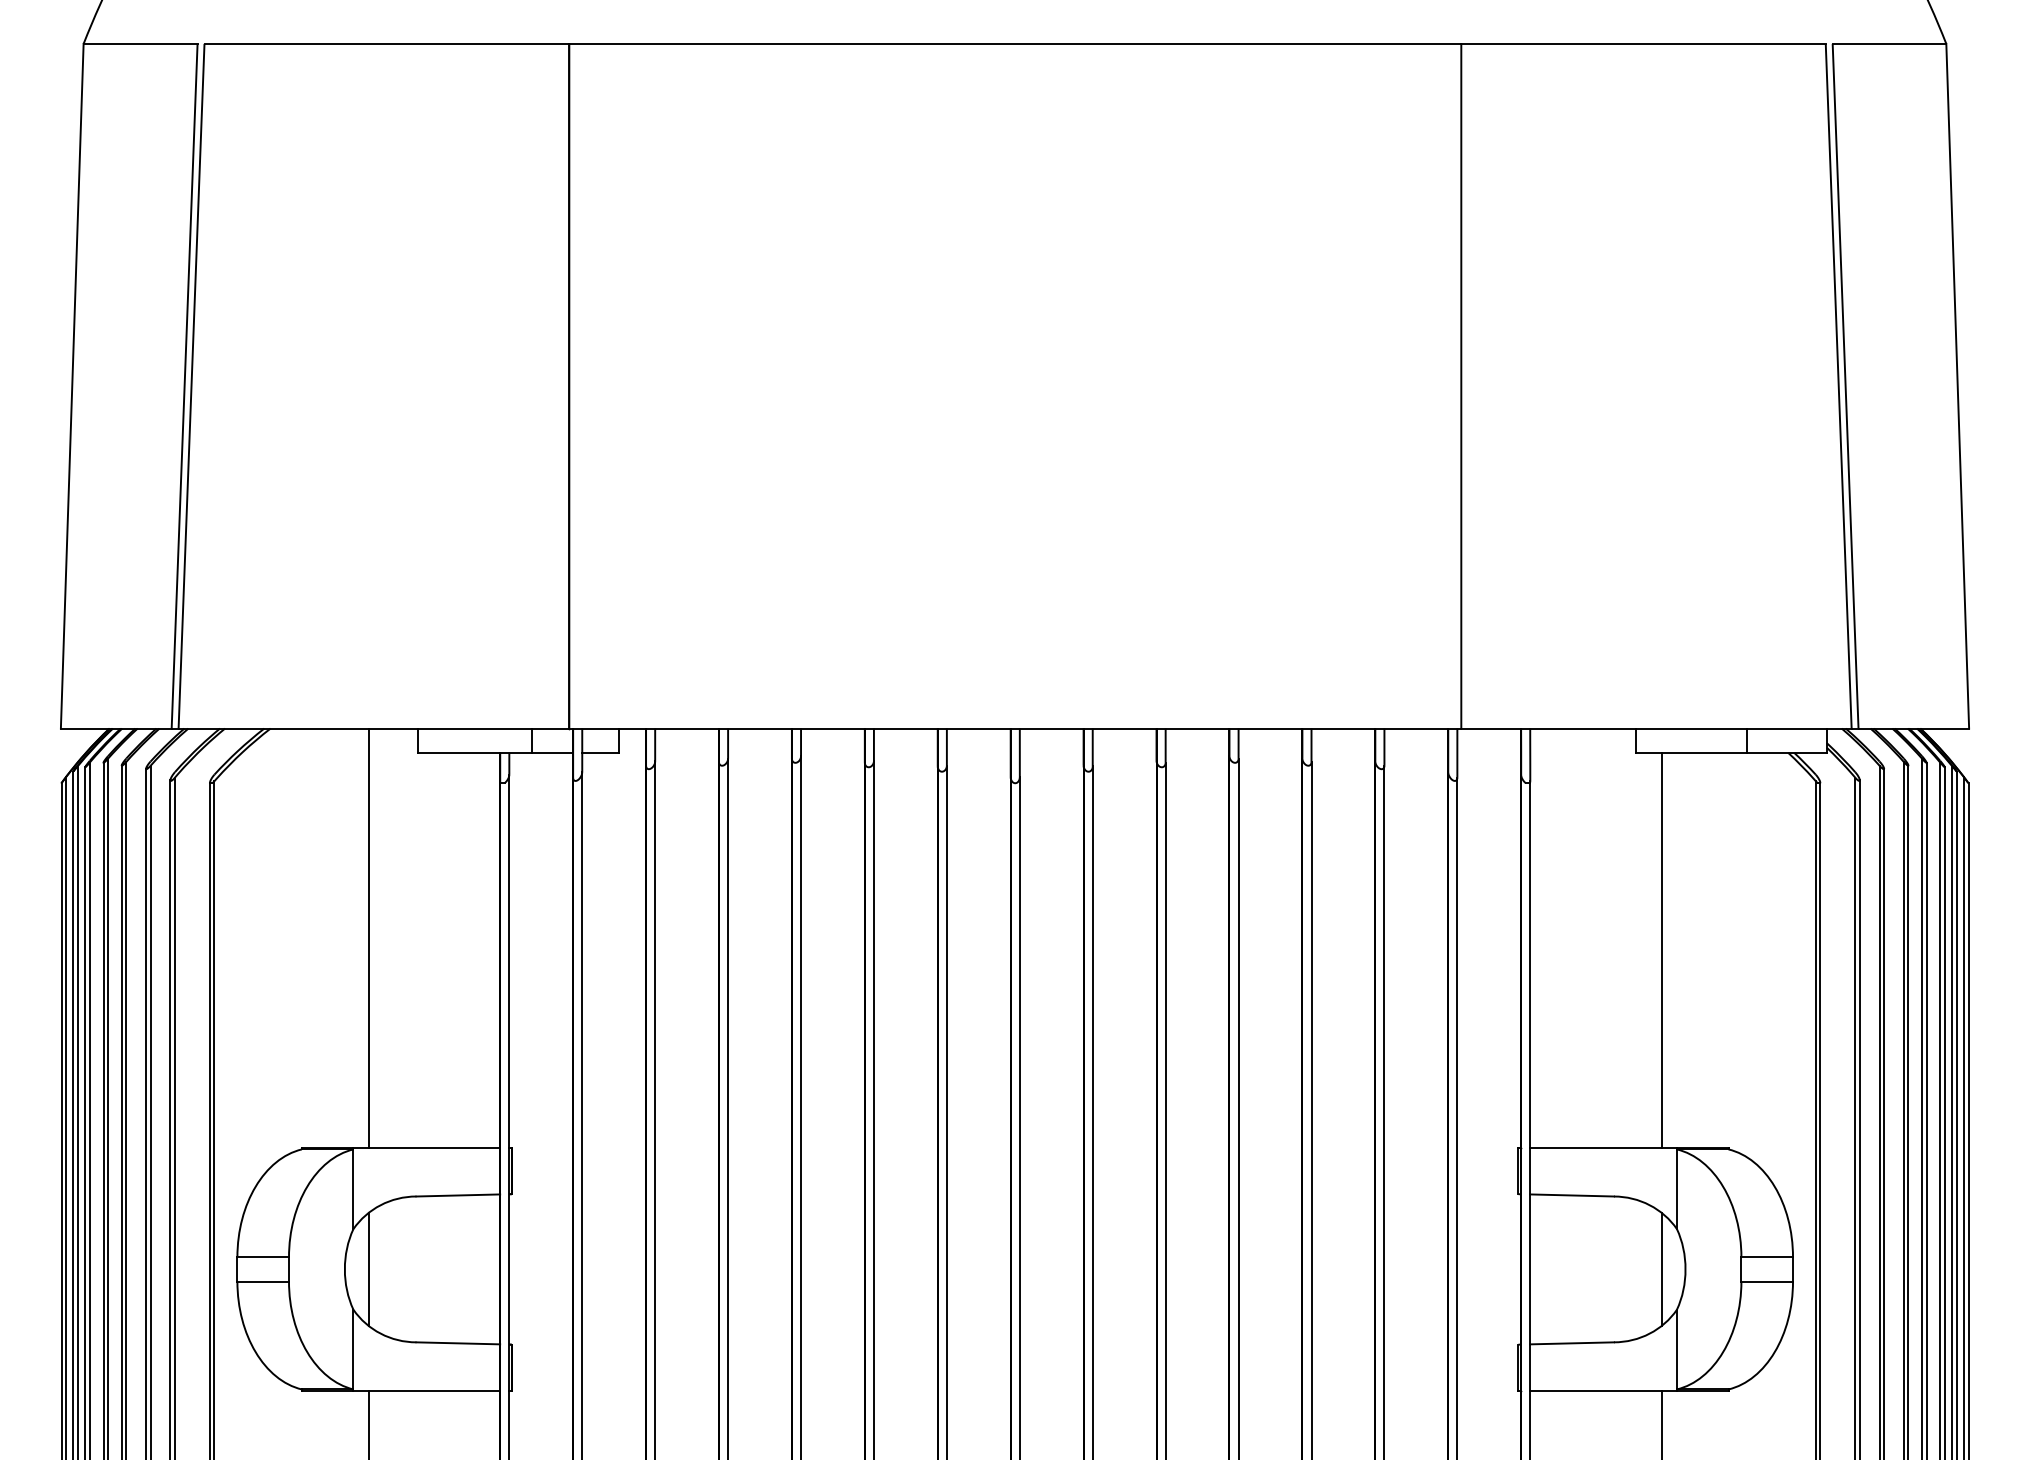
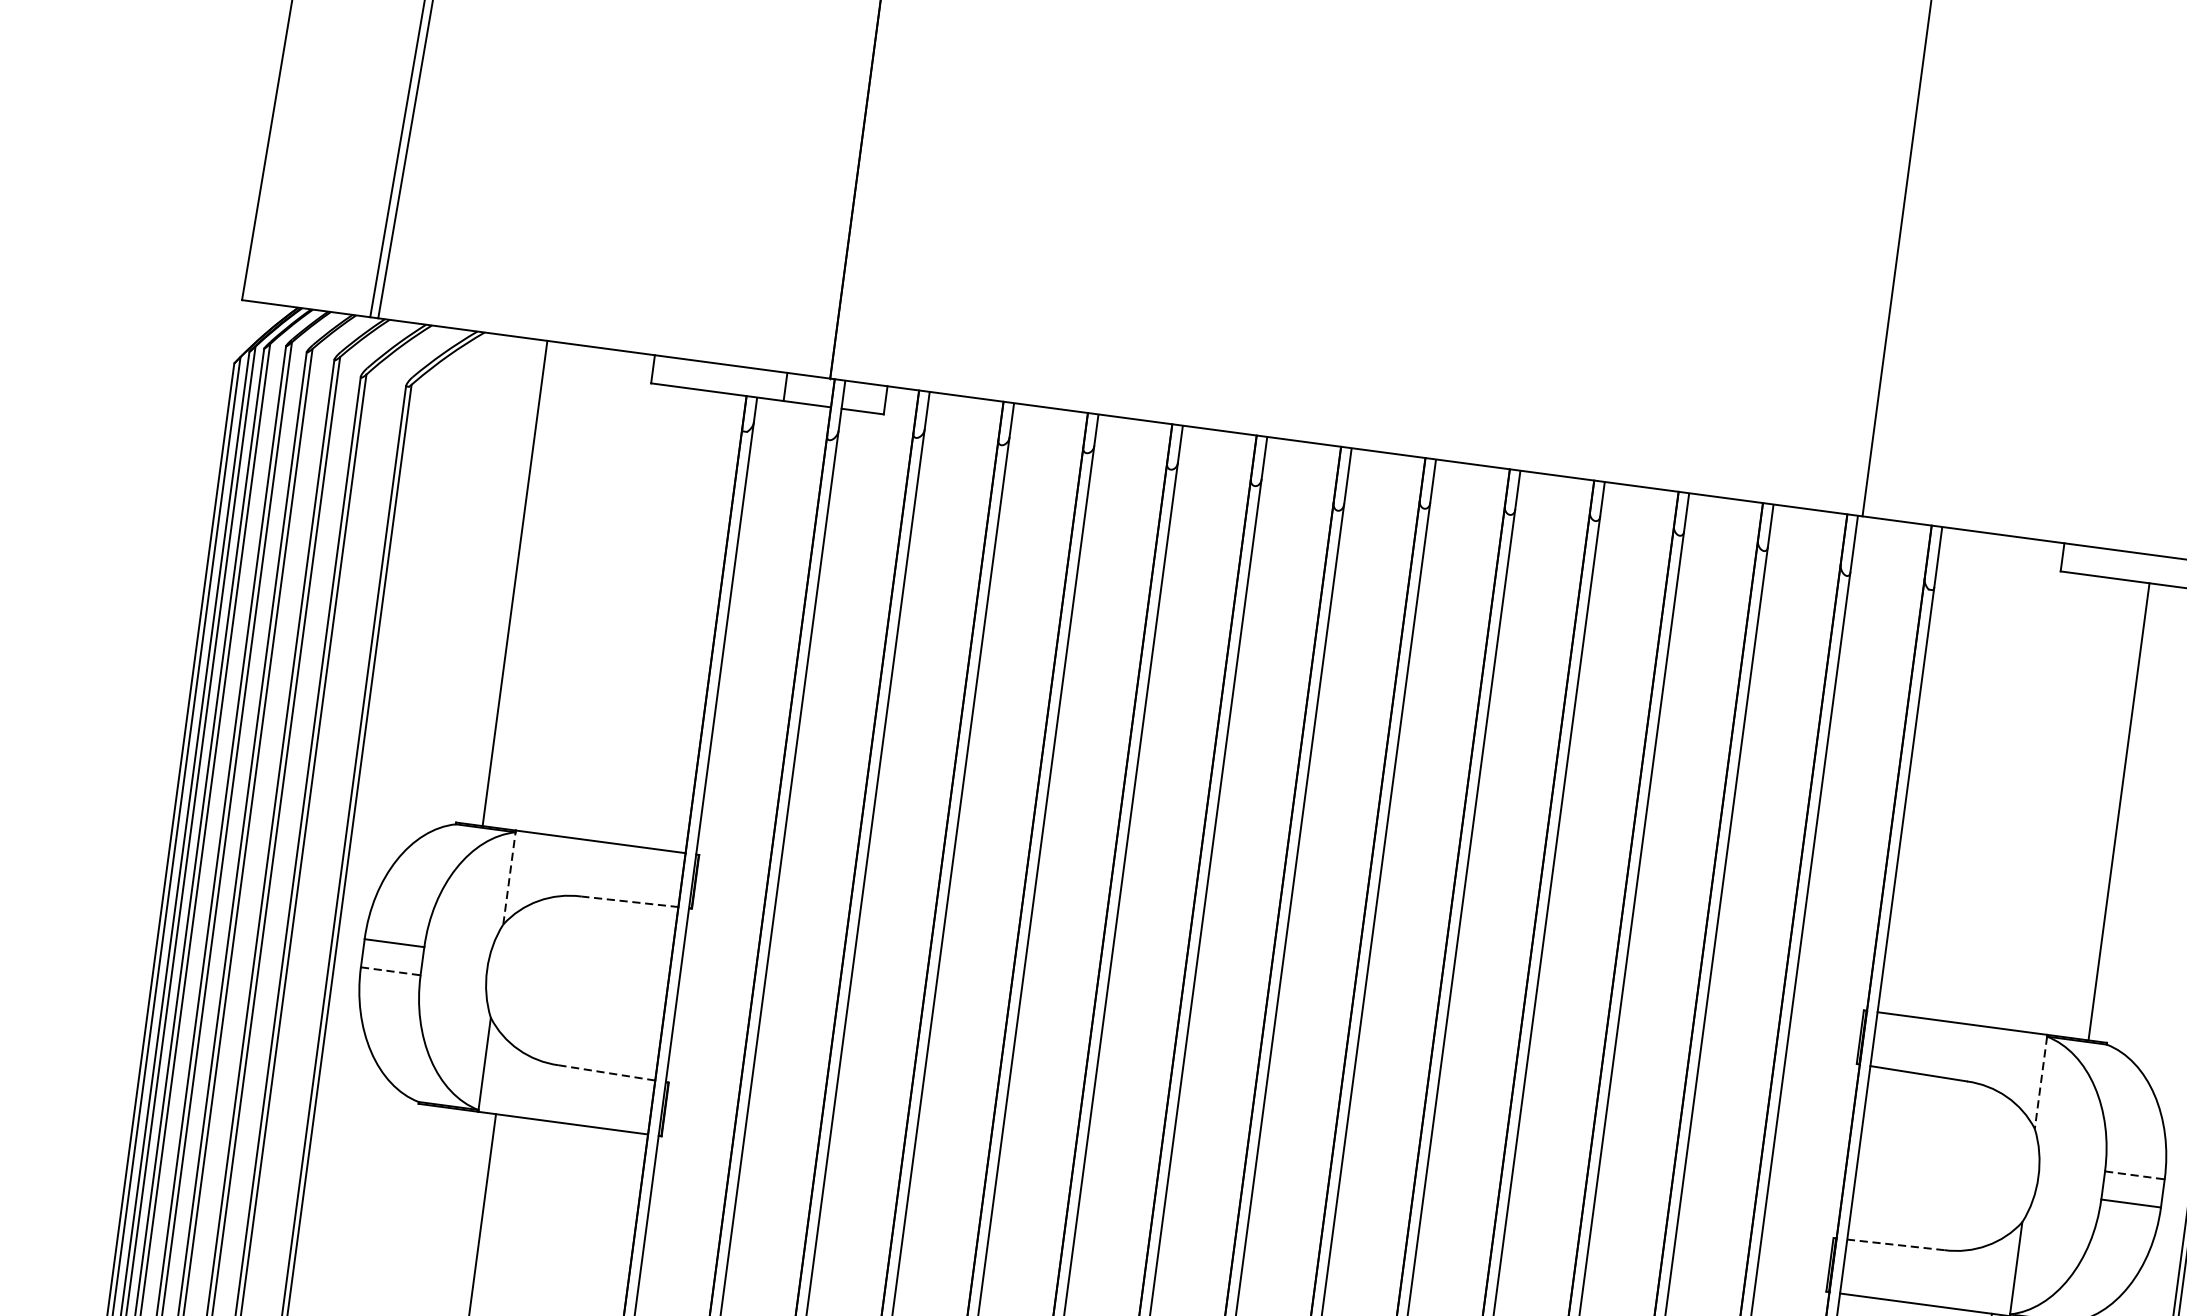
line: (368, 937) -> (514, 582), moved
line: (1661, 949) -> (2119, 810), moved
line: (353, 1189) -> (509, 878), solid -> dashed
line: (1676, 1189) -> (2040, 1082), solid -> dashed
line: (458, 1195) -> (630, 901), solid -> dashed
line: (1767, 1257) -> (2135, 1175), solid -> dashed
line: (368, 1269) -> (514, 973), removed
line: (1661, 1269) -> (2010, 1173), removed
line: (263, 1281) -> (391, 971), solid -> dashed
line: (458, 1343) -> (607, 1073), solid -> dashed
line: (1572, 1343) -> (1896, 1245), solid -> dashed

